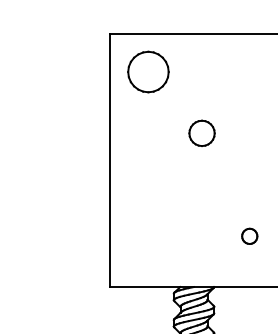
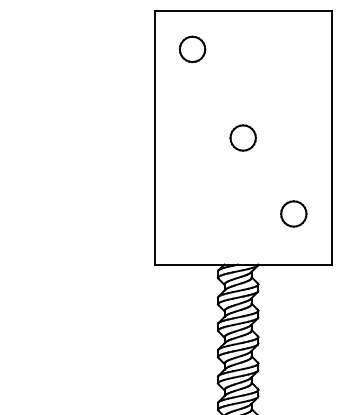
part: (148, 70) -> (192, 48), size x0.62
part: (201, 132) -> (242, 137), moved
part: (249, 235) -> (293, 213), size x1.67

